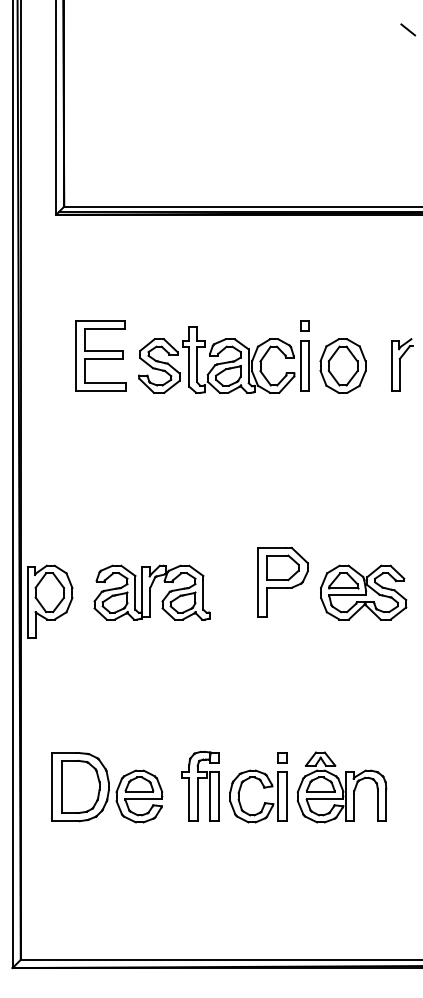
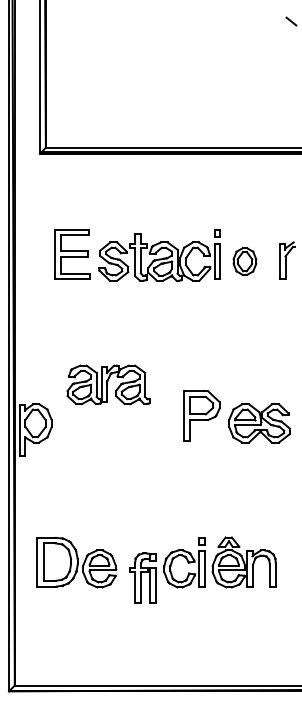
part: (342, 365) -> (244, 261), size x0.7
part: (151, 592) -> (108, 384), moved
part: (200, 785) -> (143, 577), moved

